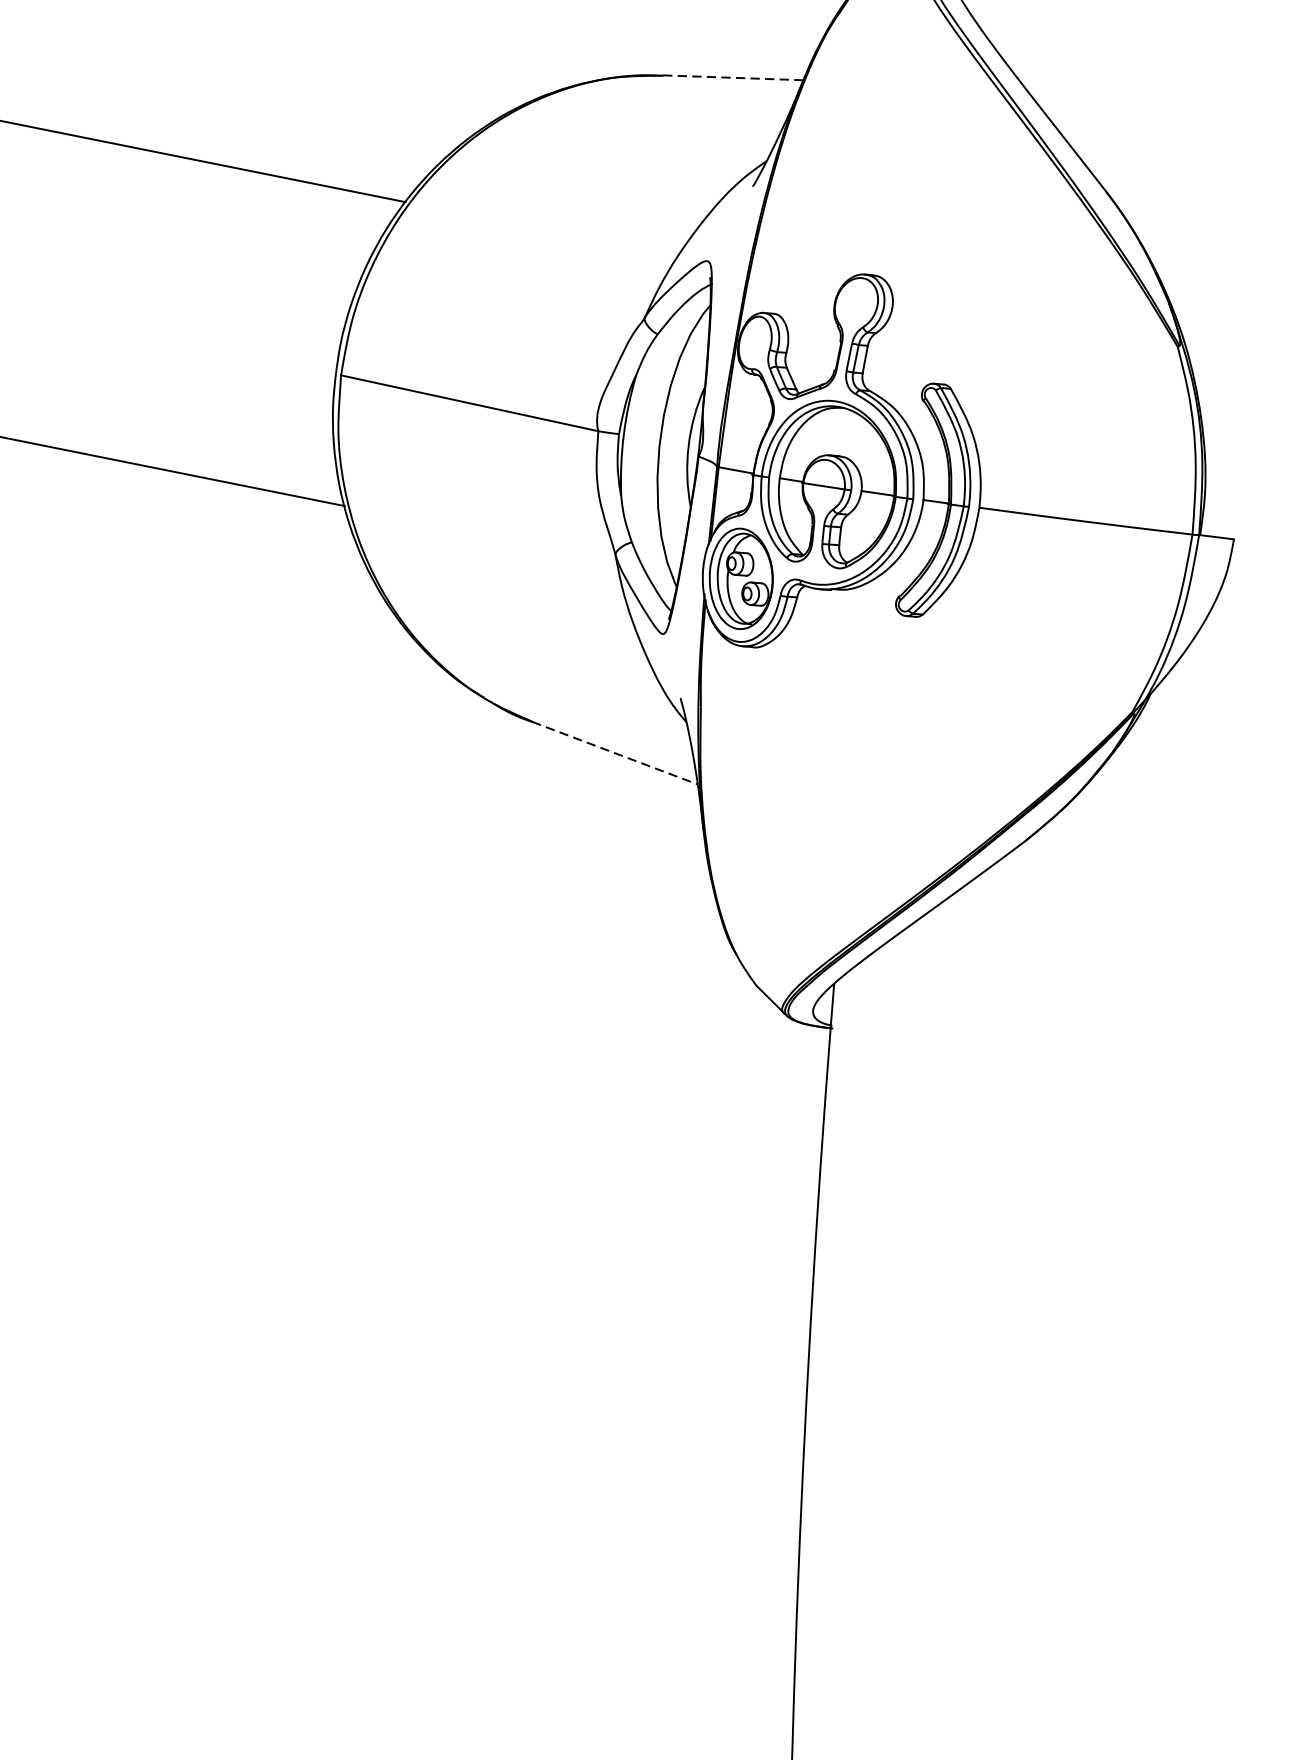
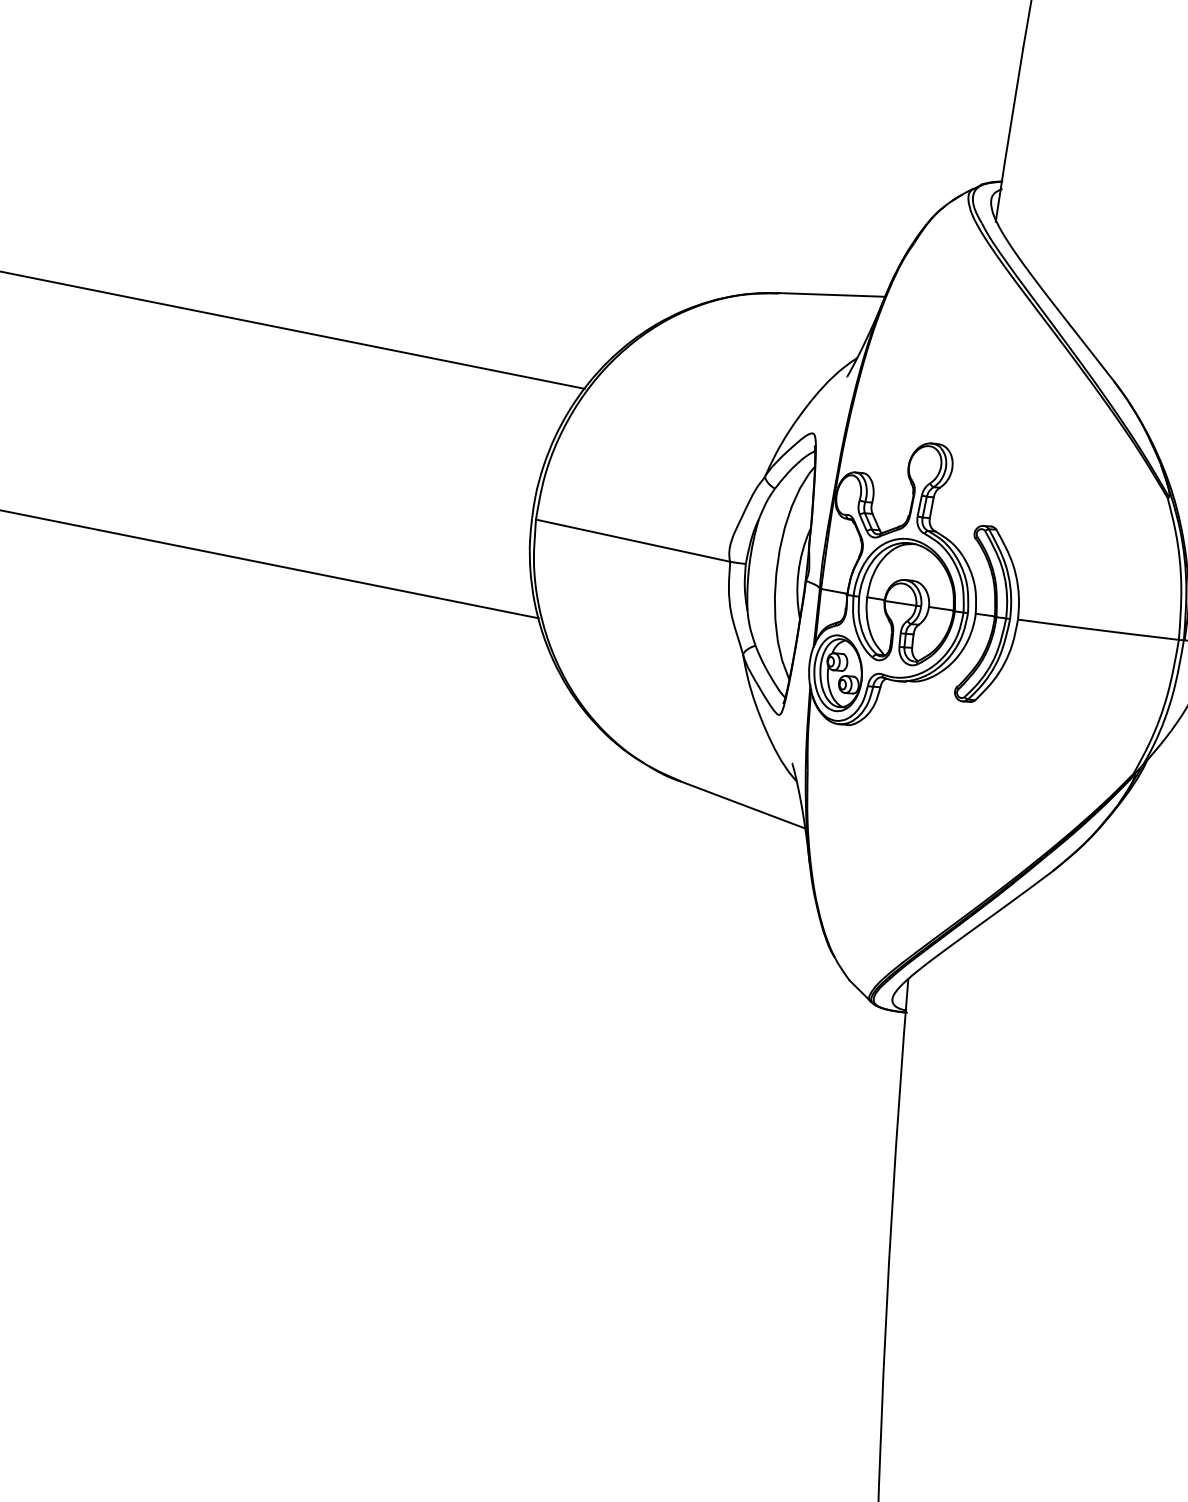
line: (732, 77) -> (831, 294), dashed -> solid
line: (614, 752) -> (742, 804), dashed -> solid

